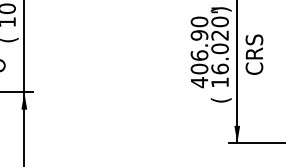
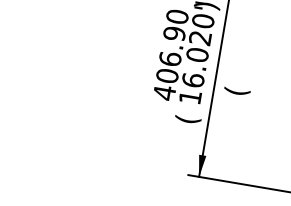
text: (255, 54) -> (240, 69), CRS -> (

